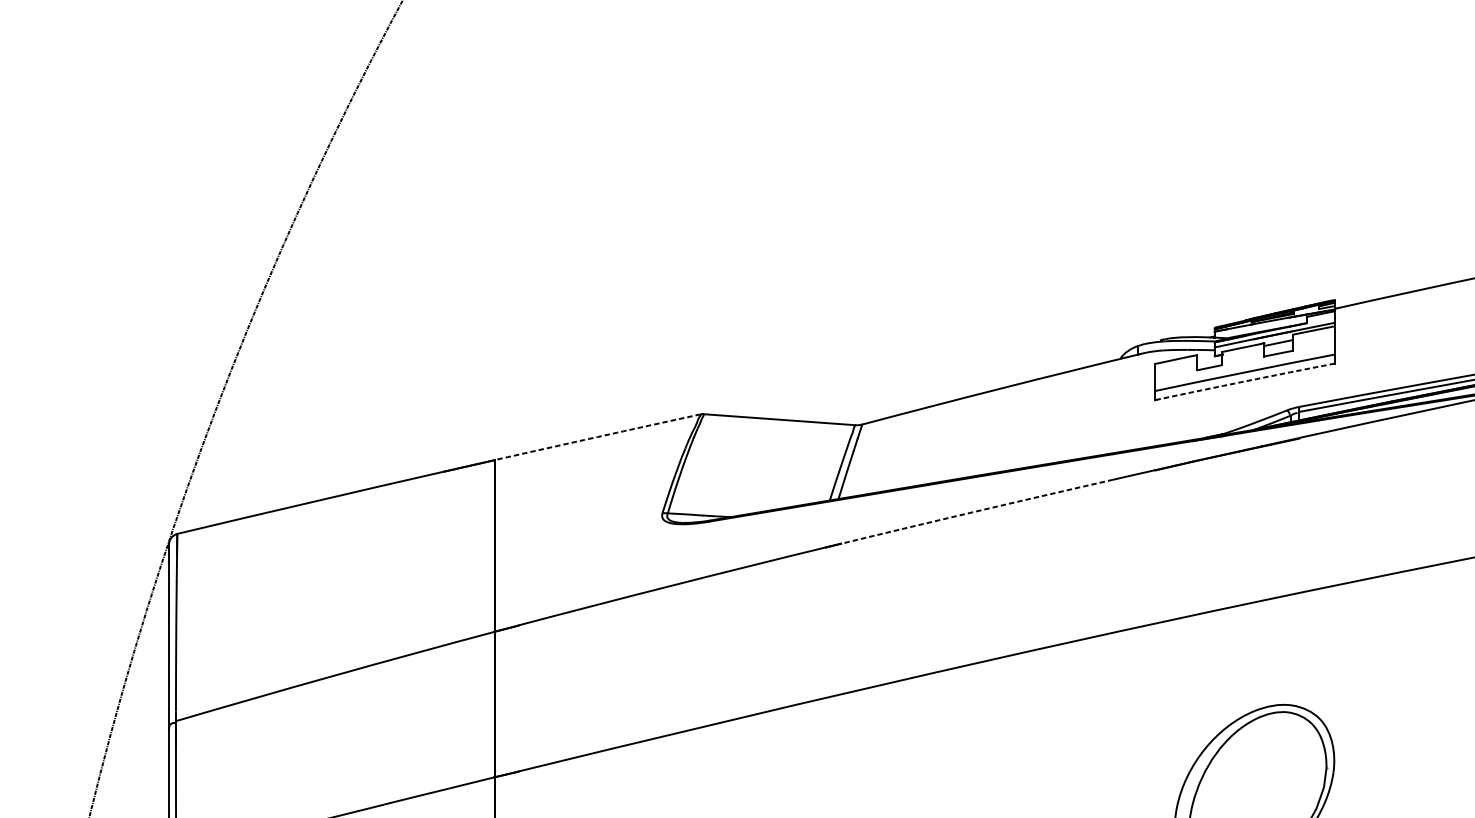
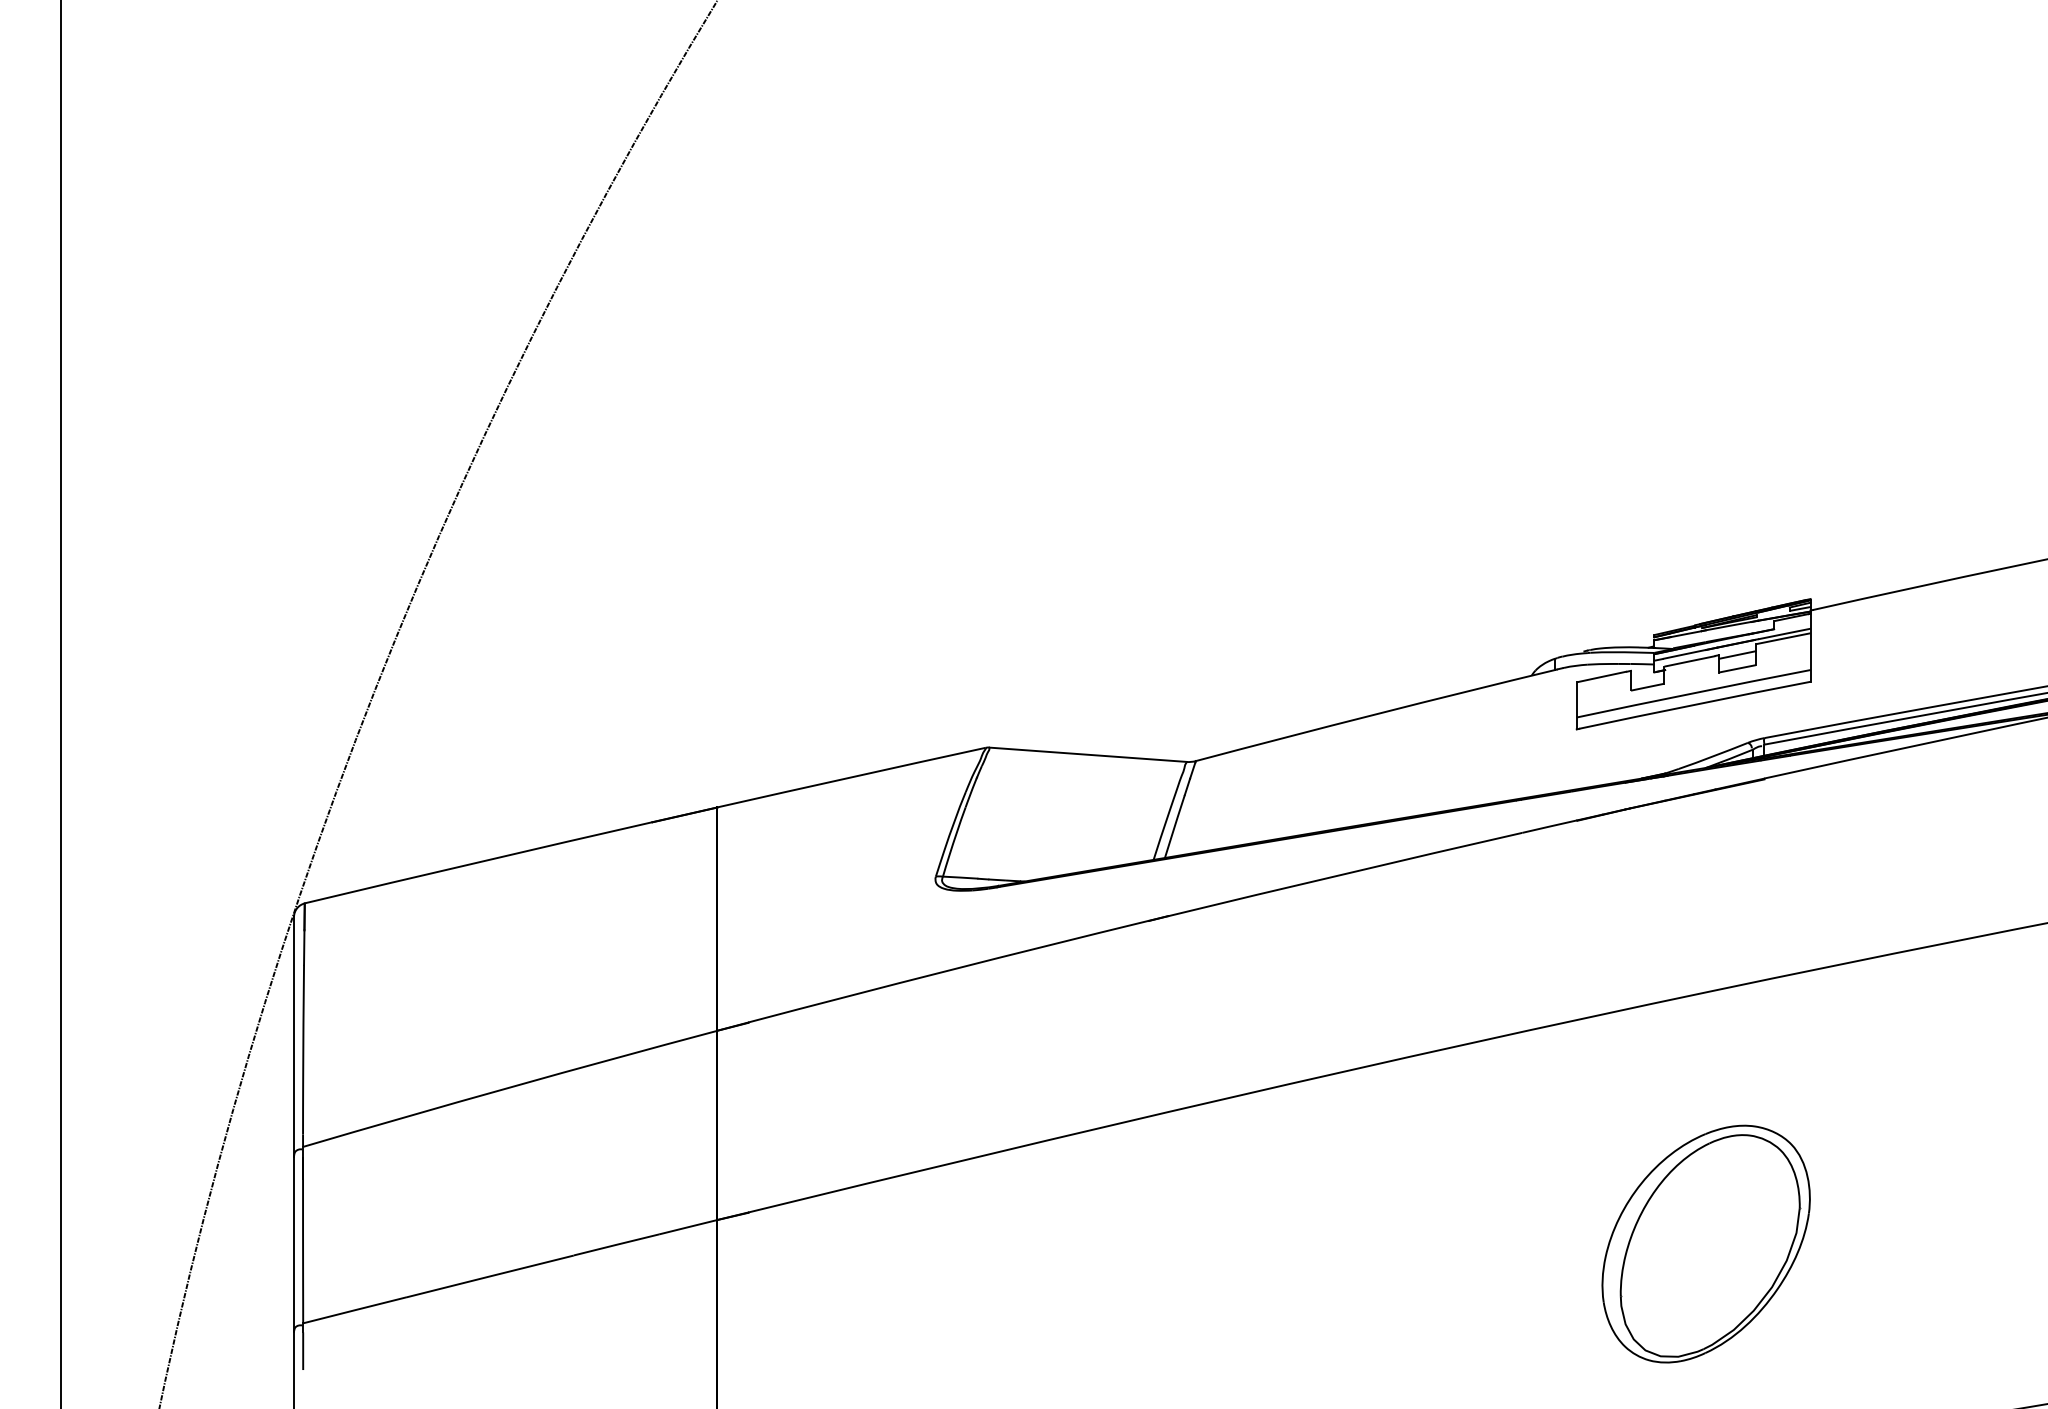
arc: (1245, 381) -> (1694, 704), dashed -> solid
arc: (597, 437) -> (851, 777), dashed -> solid
arc: (977, 510) -> (1345, 873), dashed -> solid

